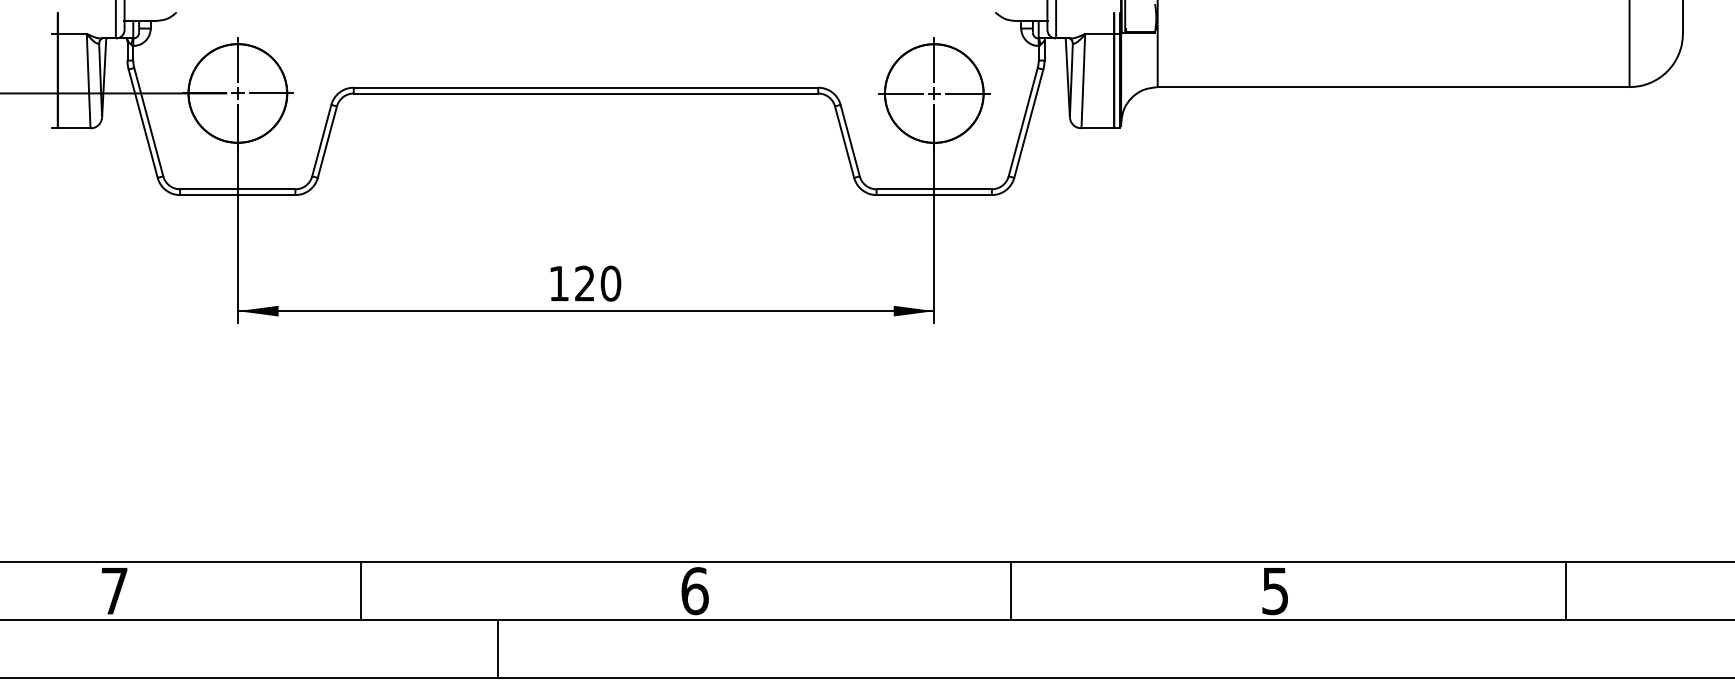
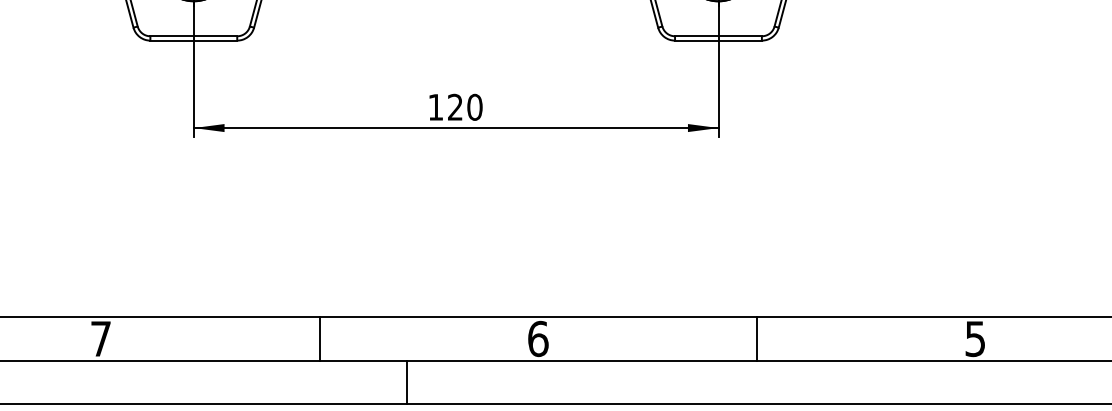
line: (361, 590) -> (320, 338), moved
line: (1011, 590) -> (757, 338), moved
line: (498, 649) -> (407, 382), moved

